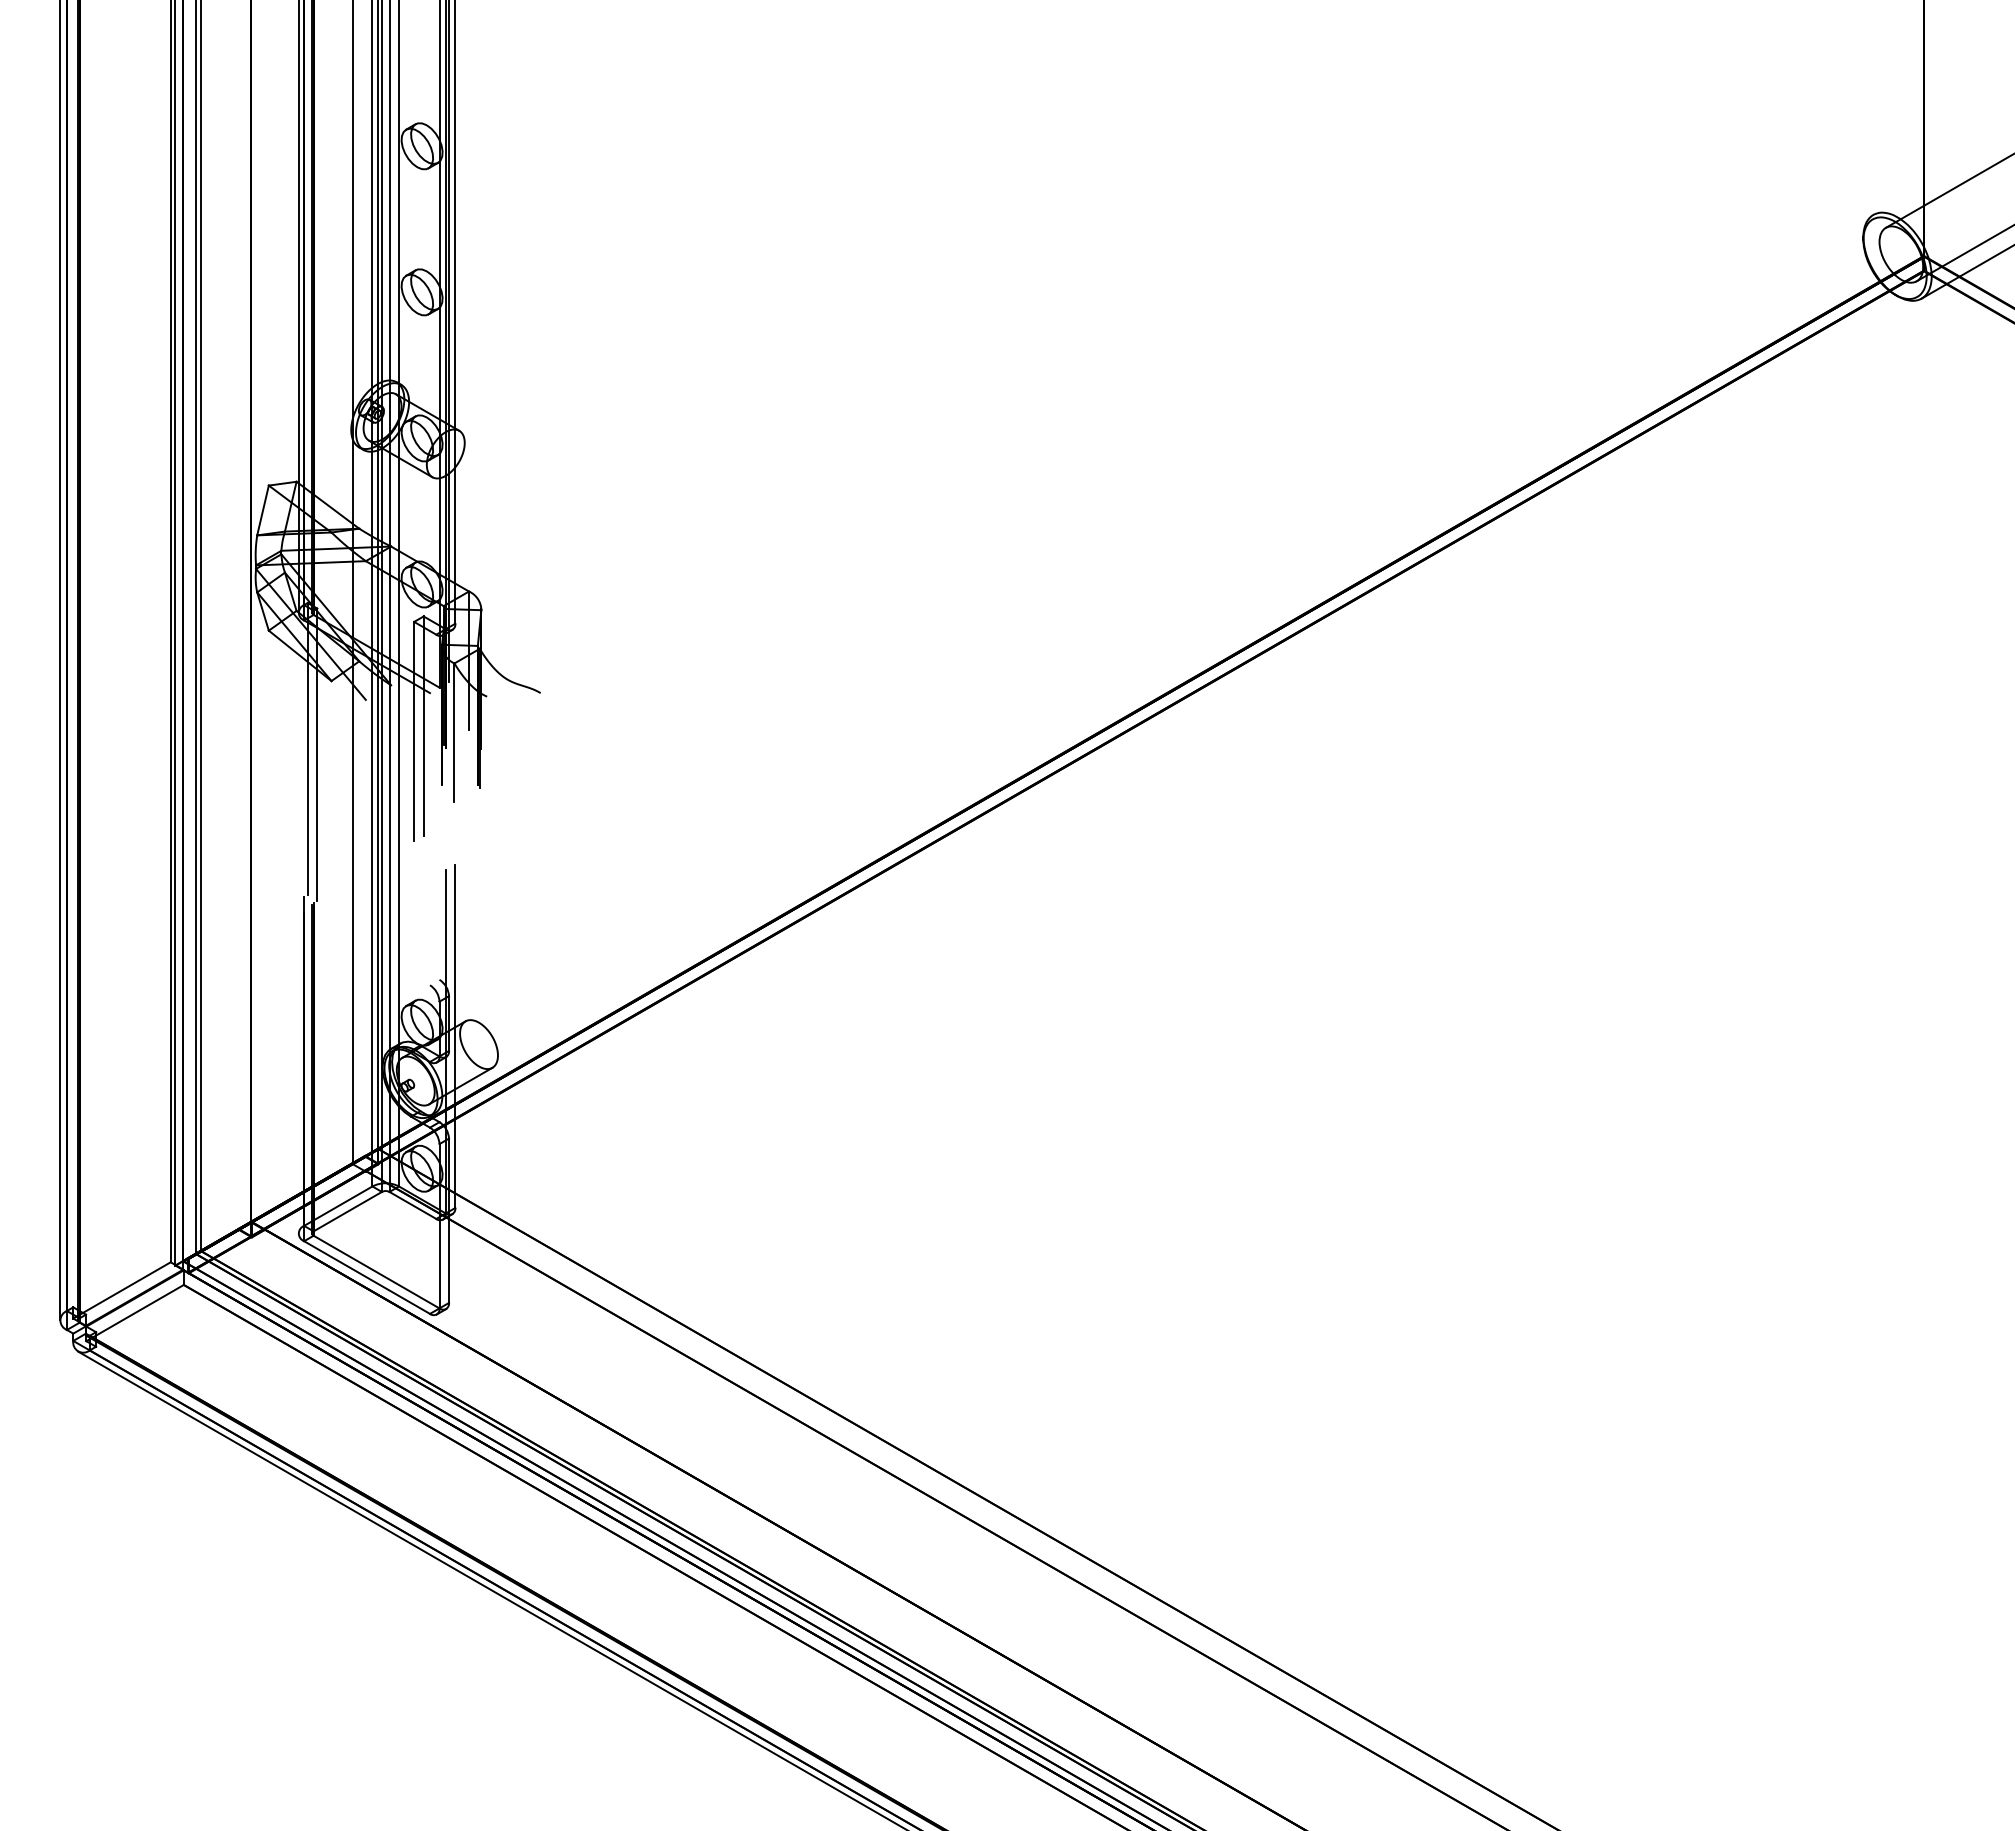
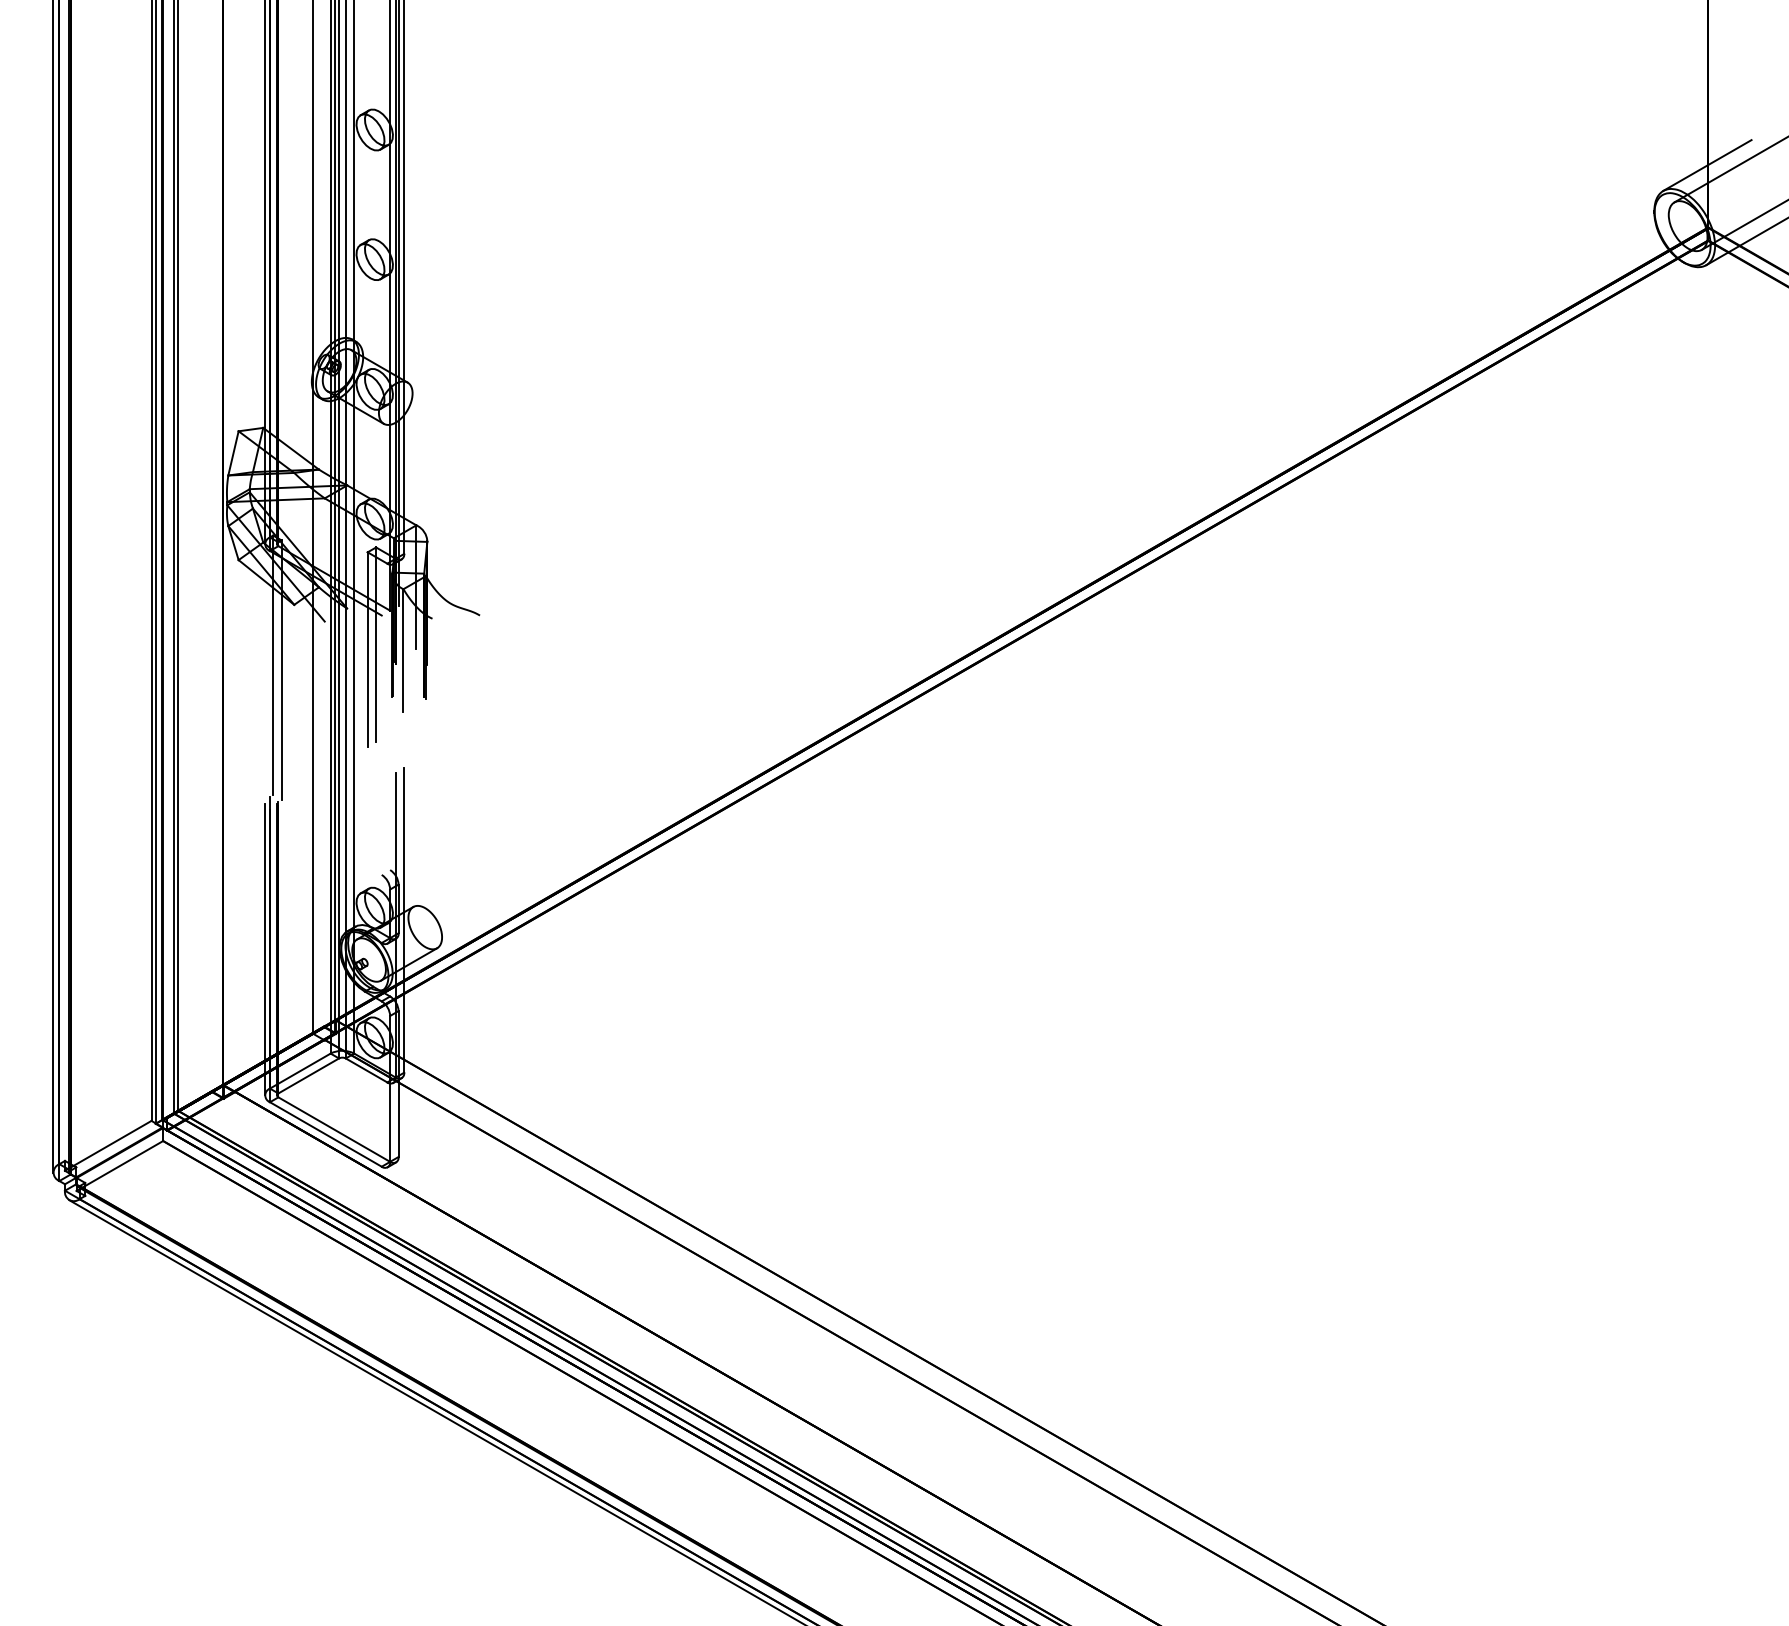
line: (1922, 185) -> (1706, 164), added
line: (298, 1068) -> (264, 948), added

